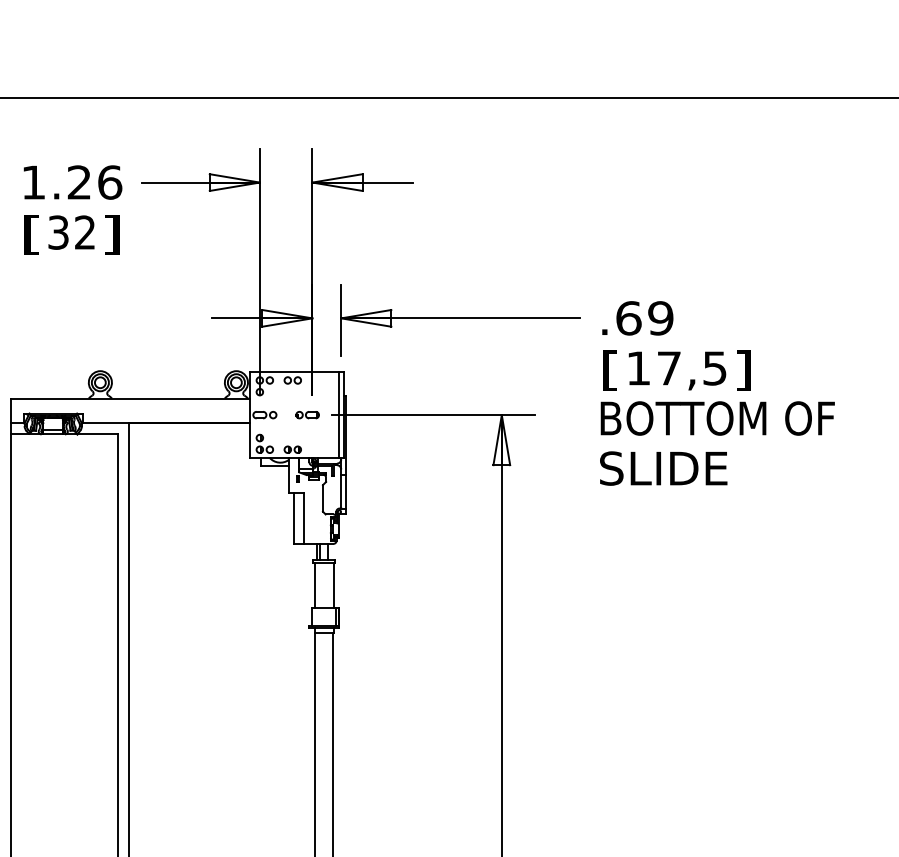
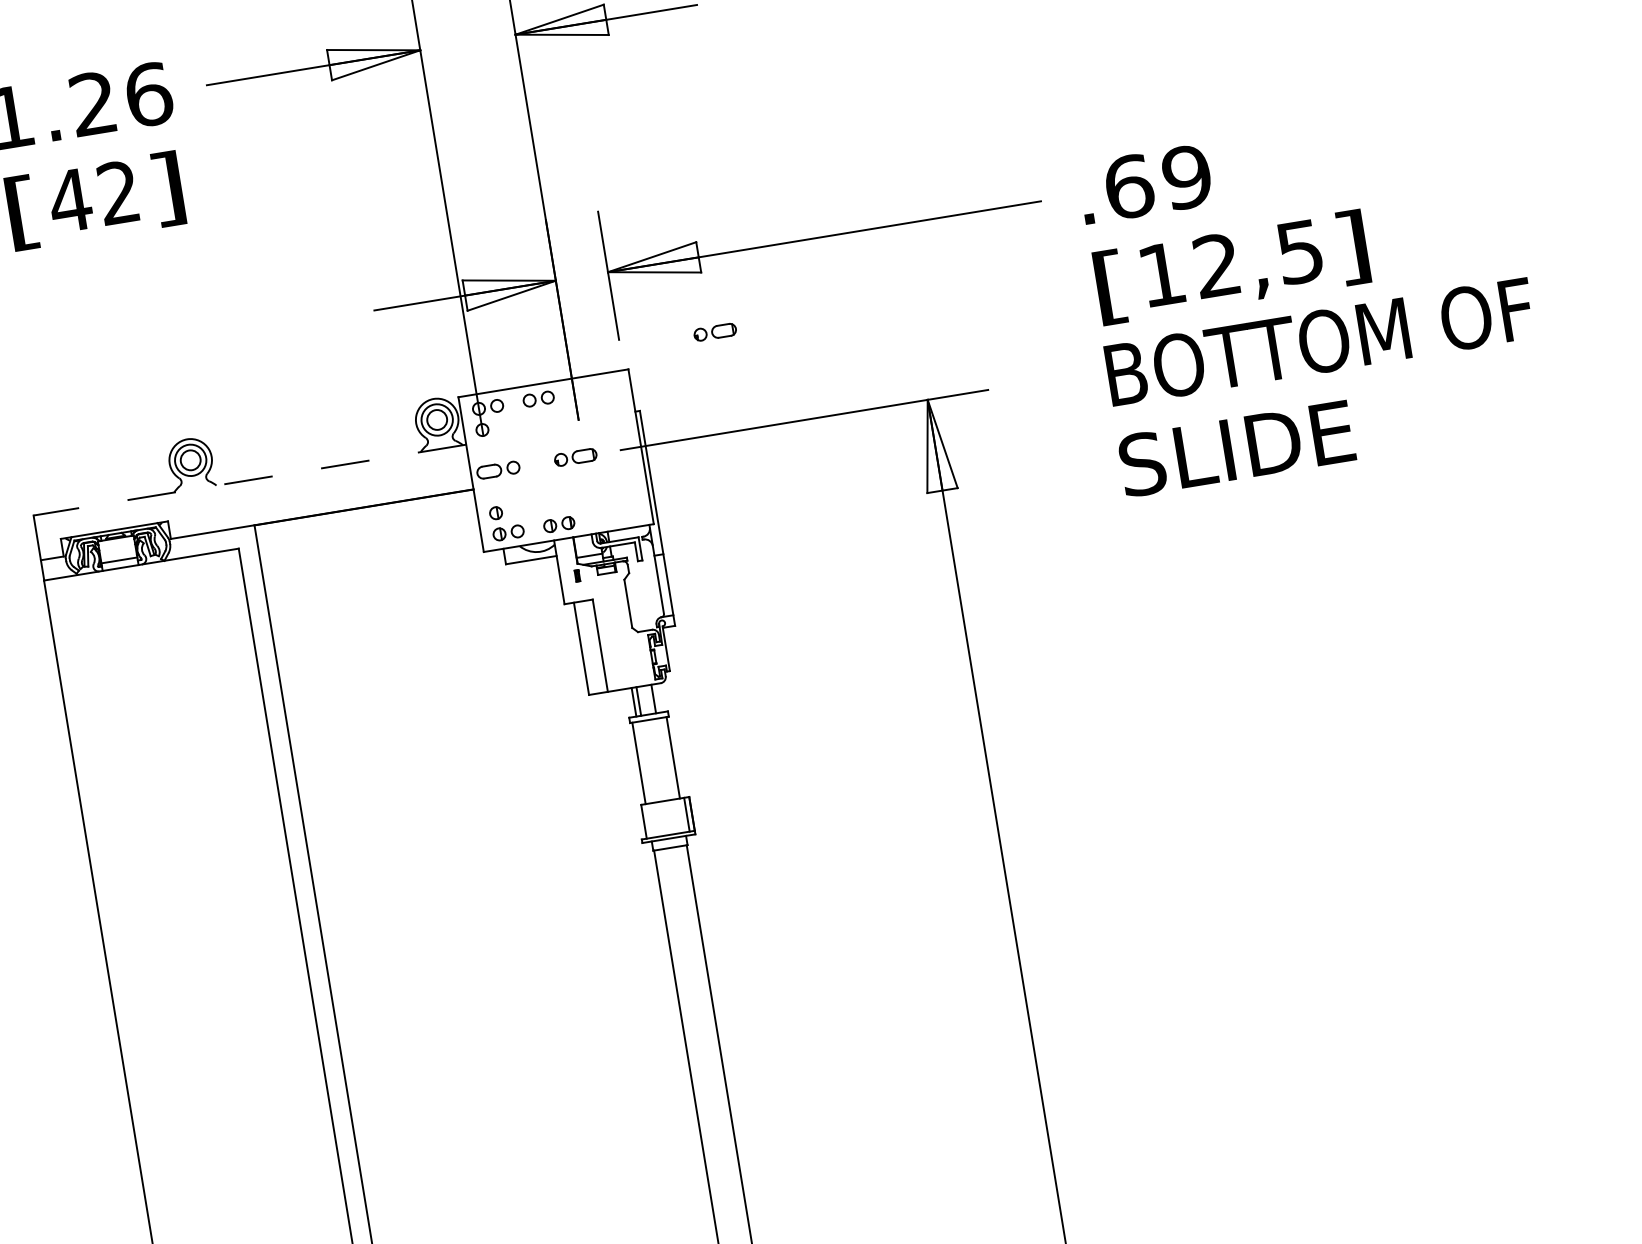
text: (58, 232) -> (70, 200), 32 -> 42
part: (393, 360) -> (715, 333), added
text: (668, 368) -> (1215, 265), 17,5 -> 12,5
line: (129, 398) -> (248, 480), solid -> dashed
line: (338, 414) -> (631, 447), removed

